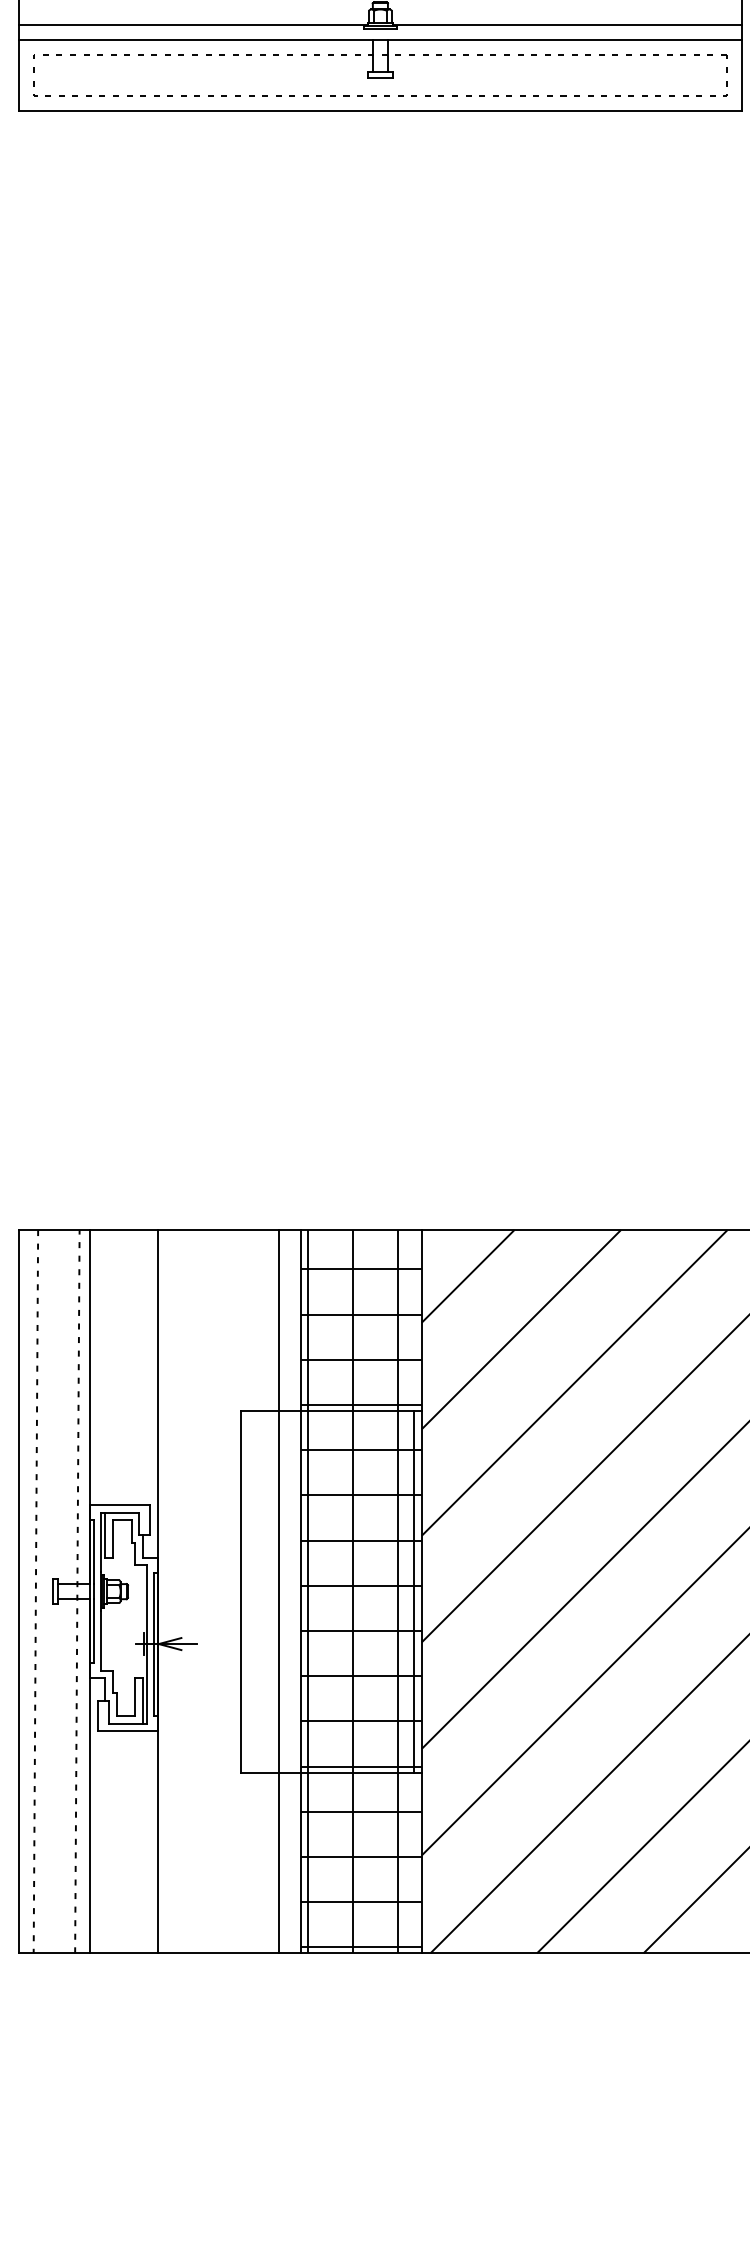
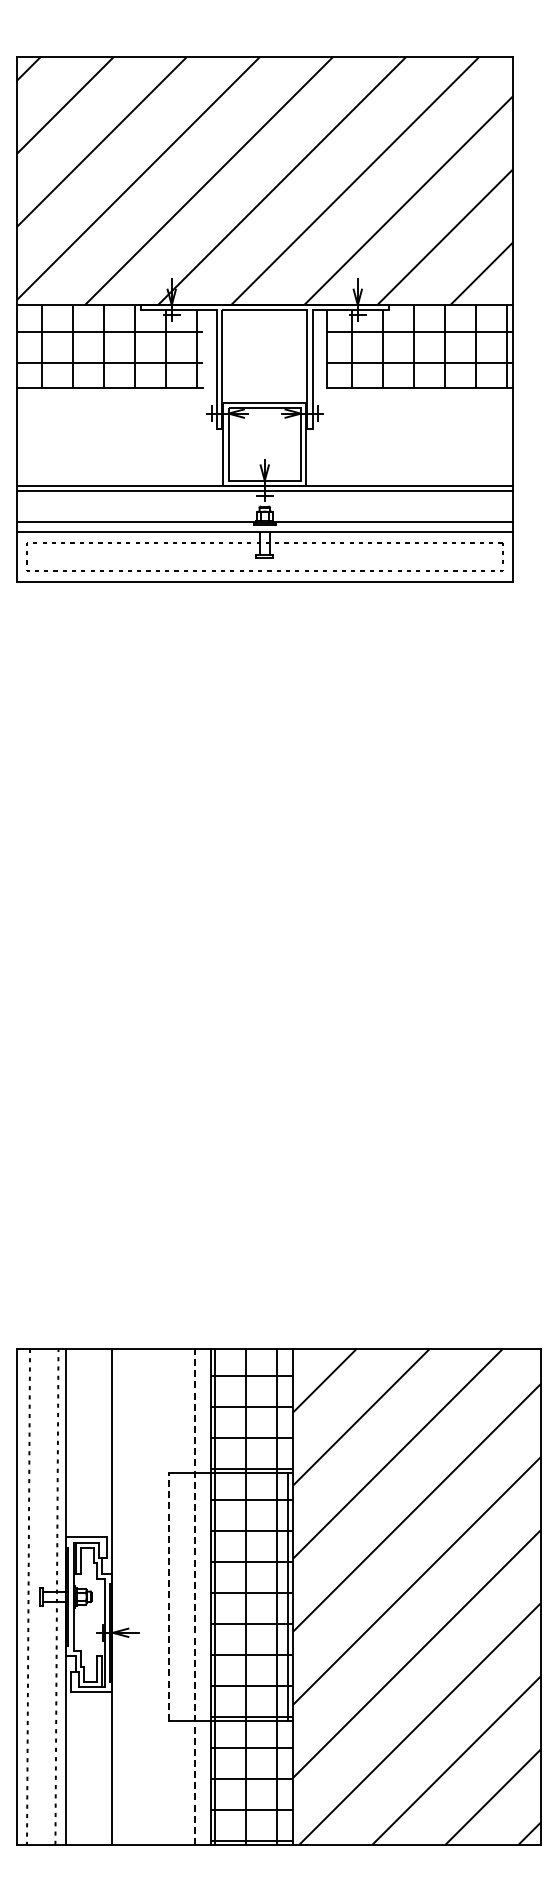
line: (241, 1591) -> (169, 1596), solid -> dashed
line: (279, 1591) -> (195, 1596), solid -> dashed

